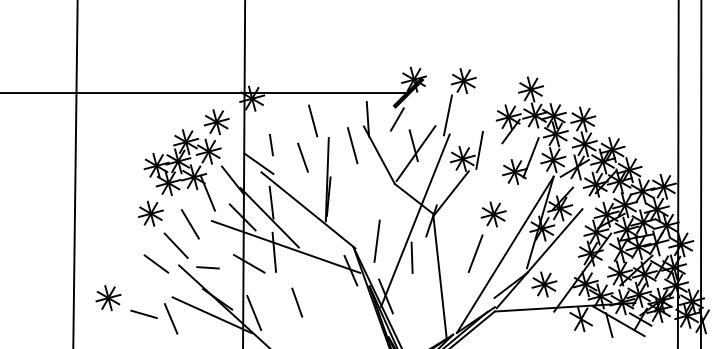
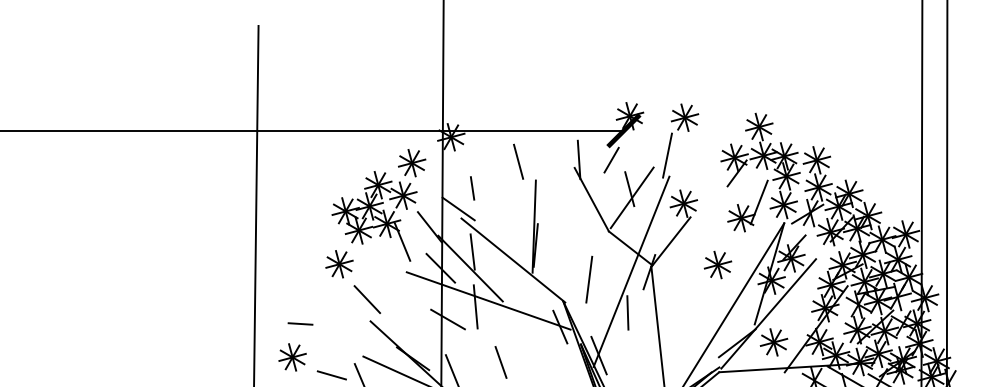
line: (352, 145) -> (562, 188), removed
line: (479, 149) -> (702, 193), removed
line: (303, 157) -> (507, 202), removed
line: (189, 223) -> (382, 275), removed
line: (377, 241) -> (589, 279), moved
line: (475, 253) -> (697, 308), removed
line: (156, 263) -> (345, 319), removed
line: (208, 267) -> (300, 323), moved

